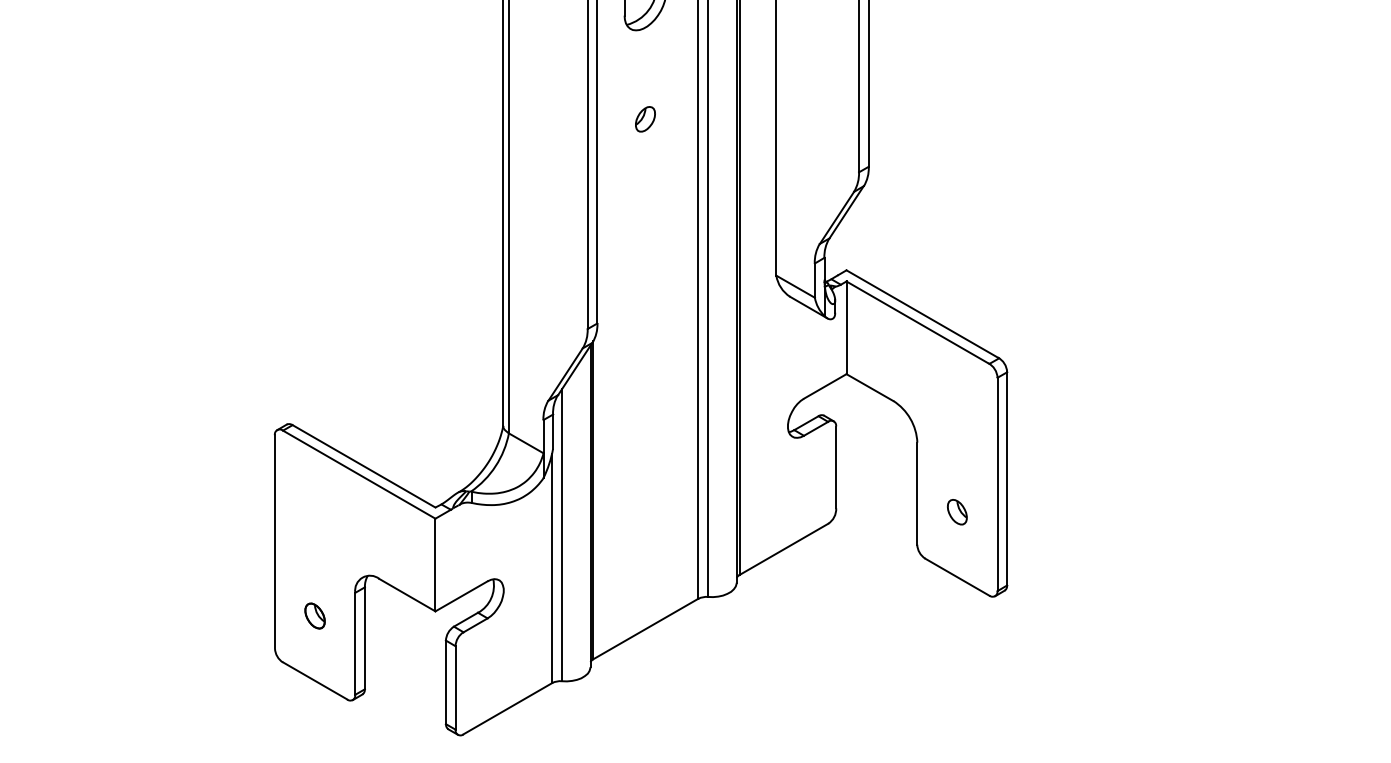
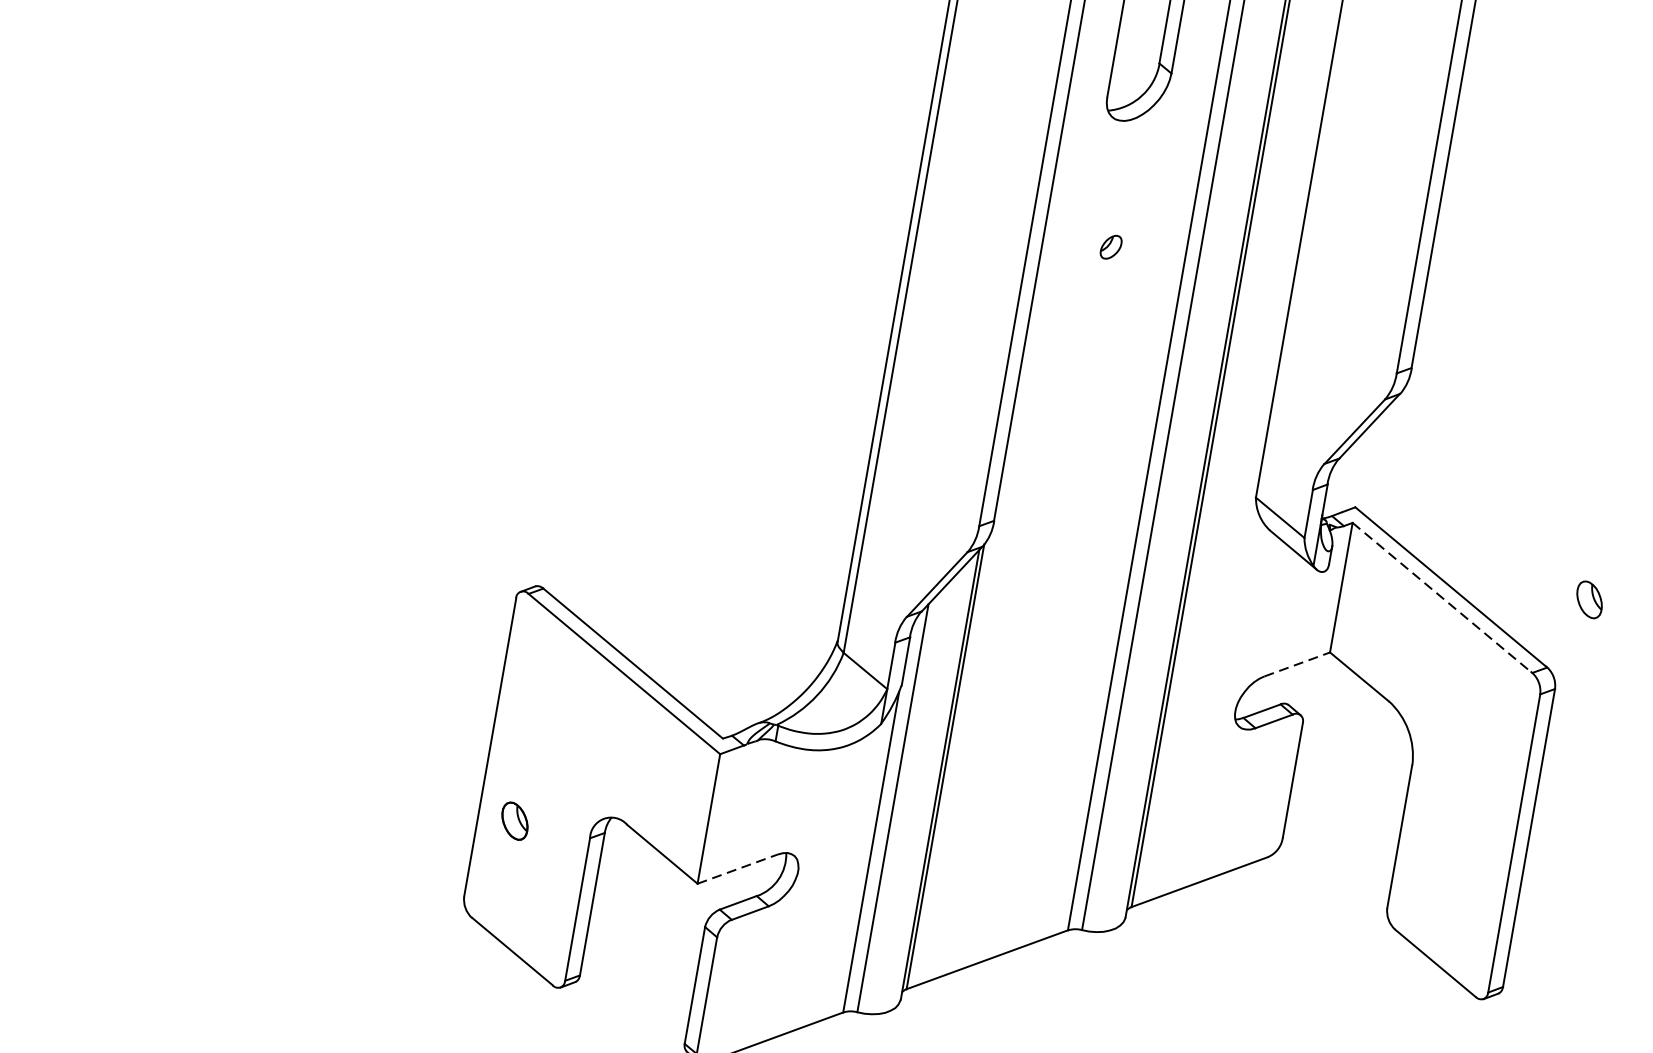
part: (645, 119) -> (1111, 247), size x0.7
line: (917, 322) -> (1441, 597), solid -> dashed
line: (825, 386) -> (1297, 664), solid -> dashed
part: (957, 512) -> (1589, 600), moved
line: (461, 596) -> (737, 869), solid -> dashed
part: (314, 615) -> (514, 820), moved

